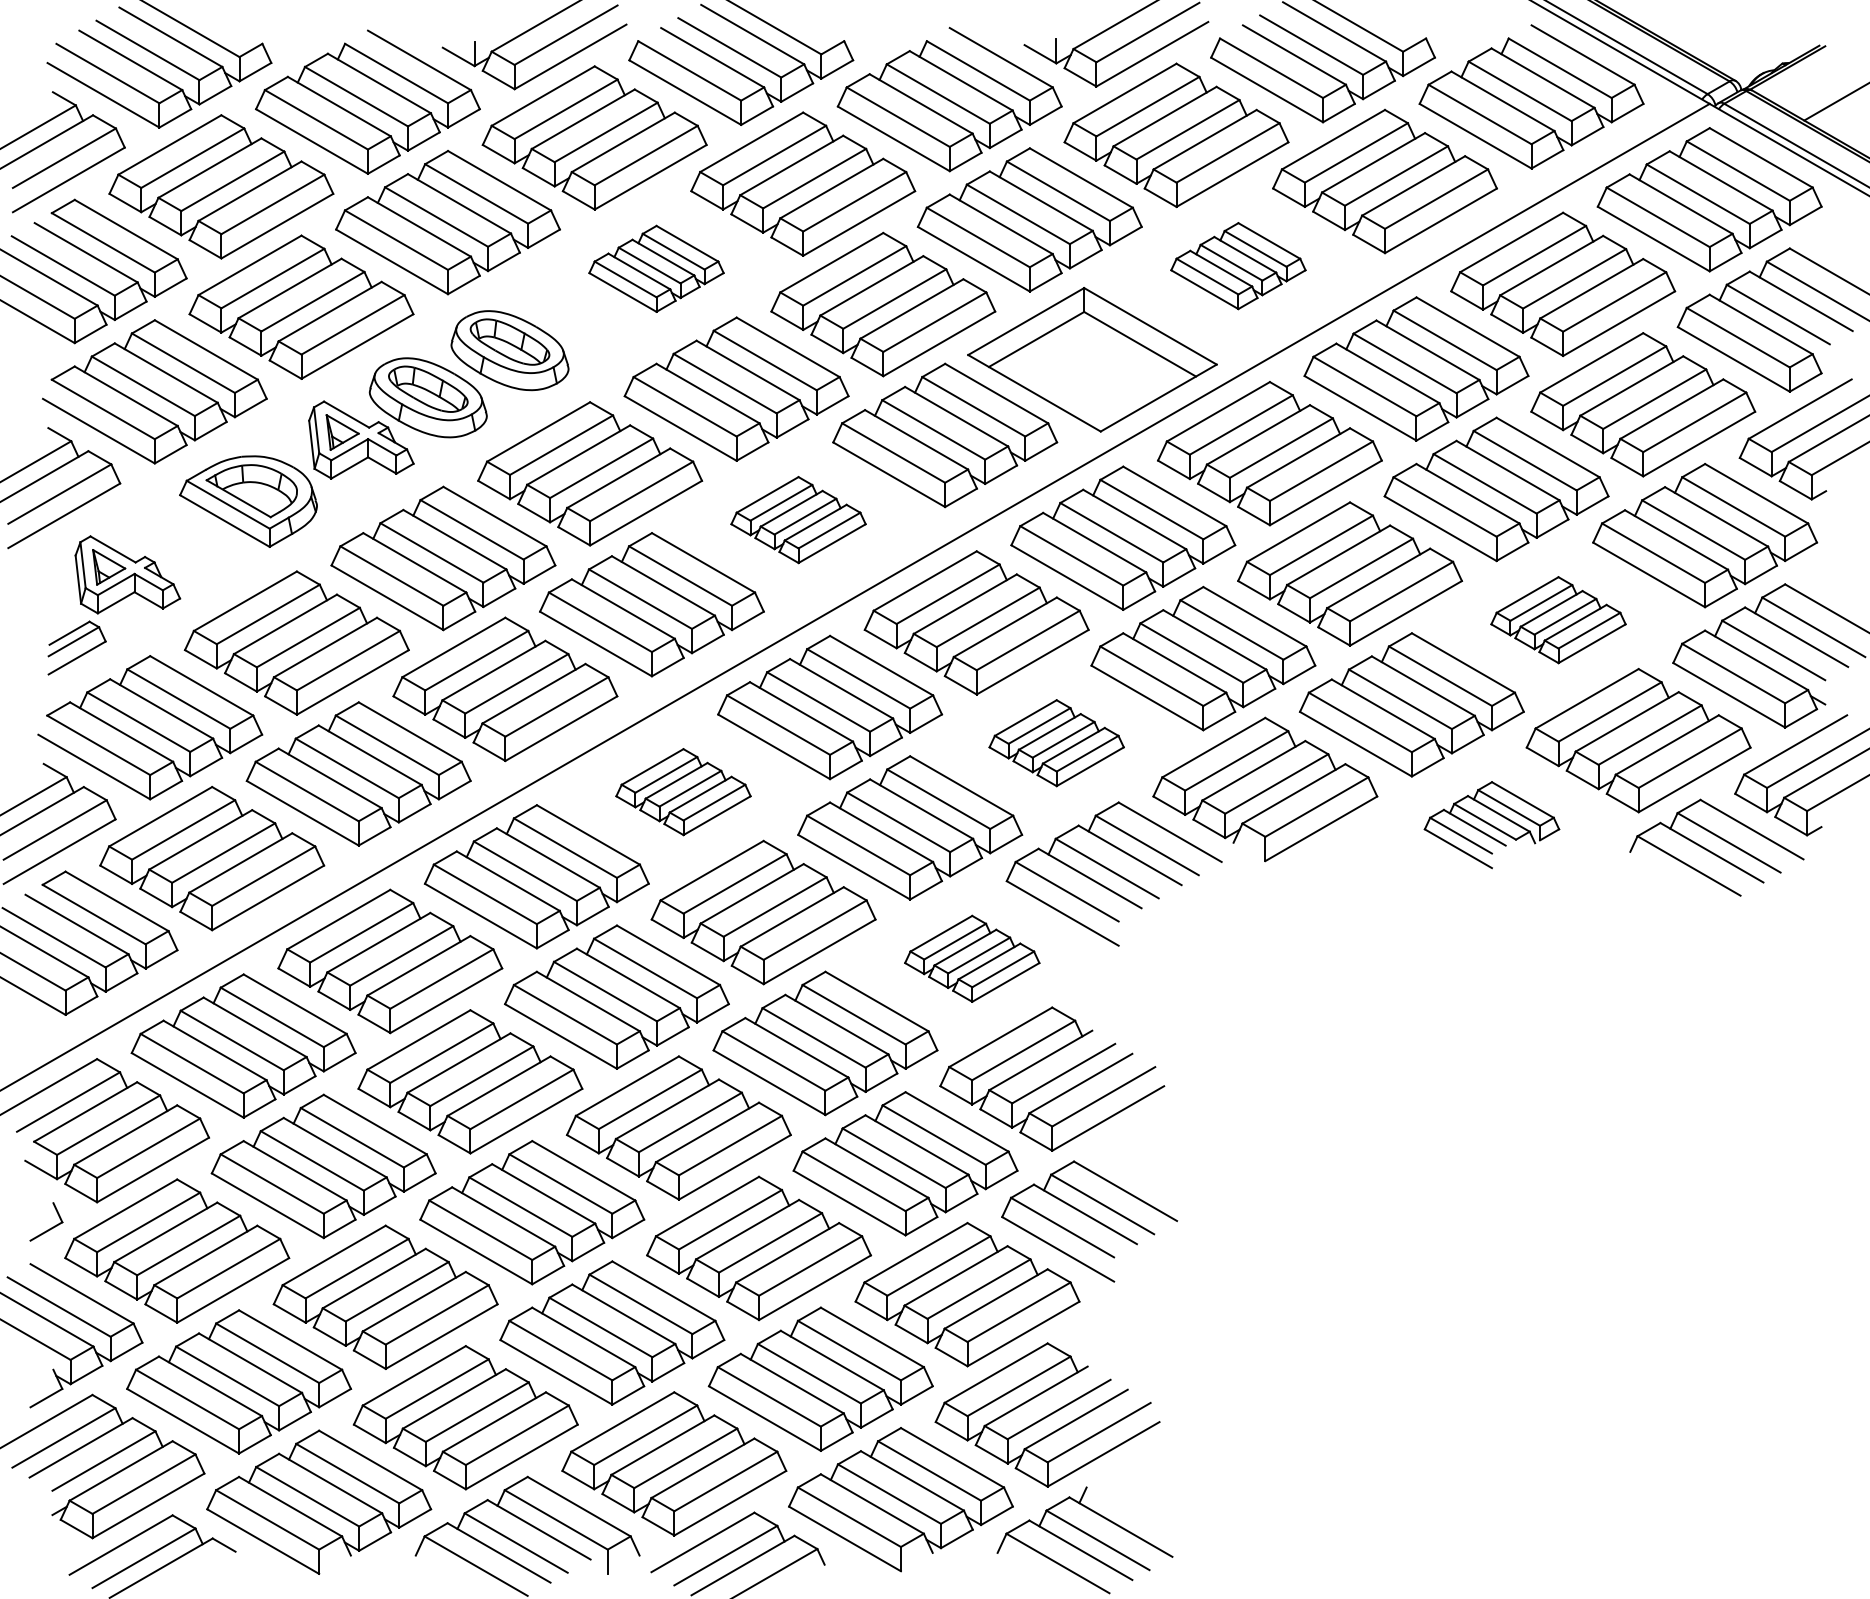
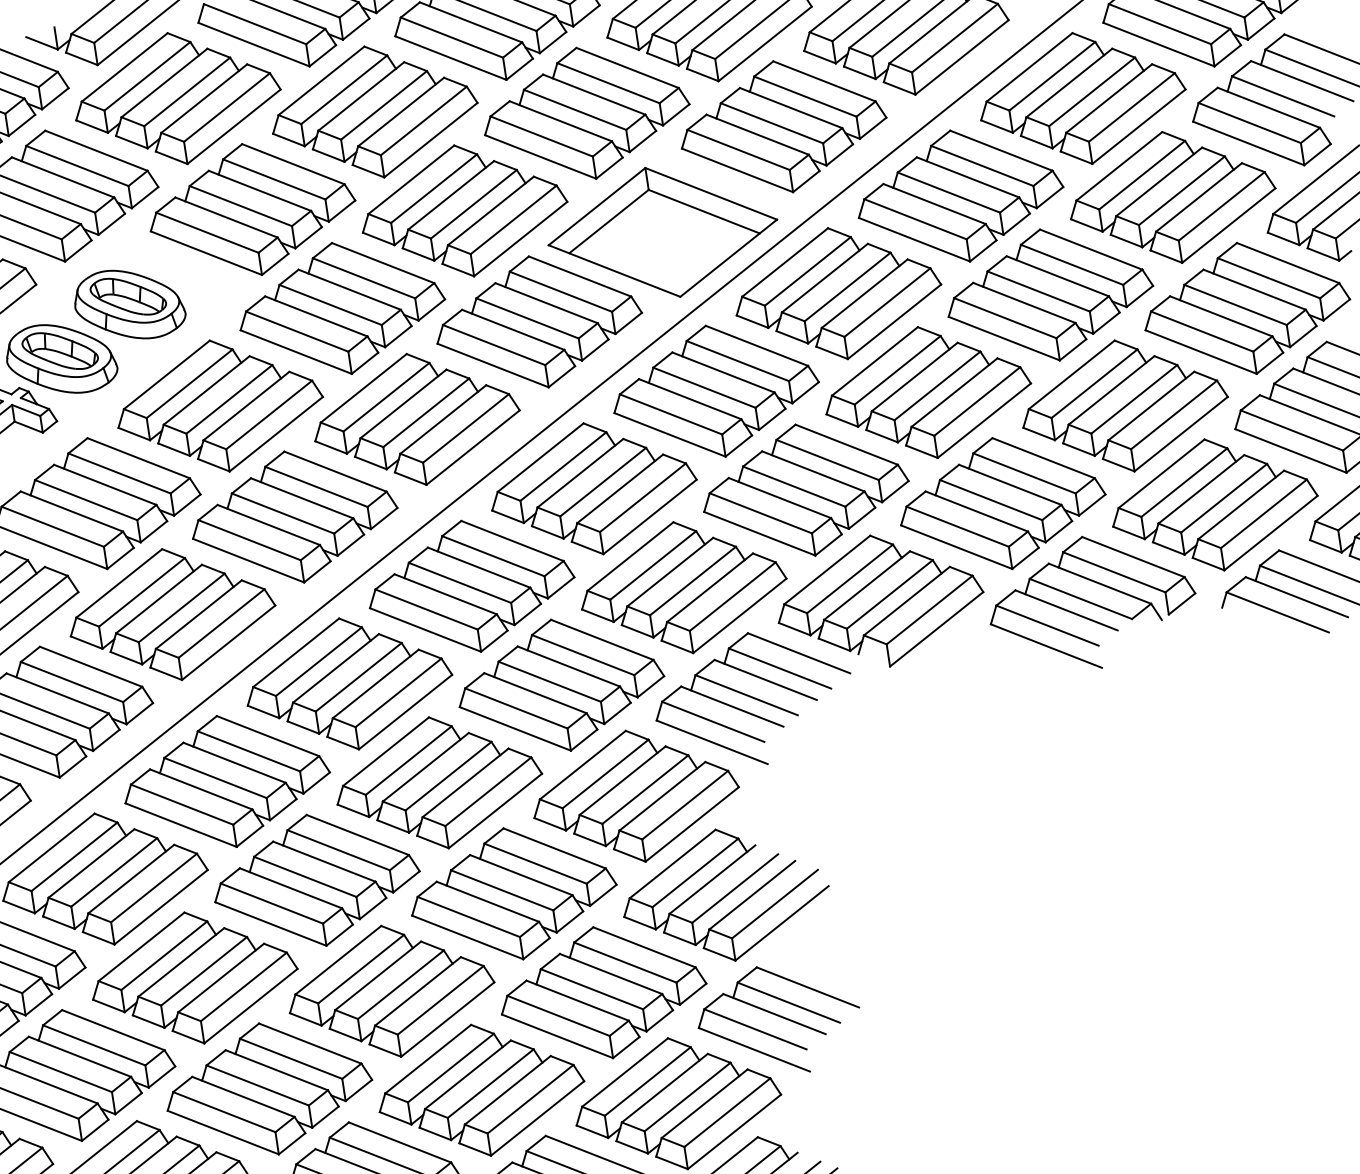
part: (1238, 265) -> (783, 126), size x1.67
part: (656, 268) -> (251, 209), size x1.67
part: (798, 519) -> (416, 418), size x1.67
part: (1558, 619) -> (1124, 405), size x1.67
part: (1056, 742) -> (682, 587), size x1.67
part: (683, 791) -> (348, 683), size x1.67
part: (1491, 824) -> (1091, 601), size x1.67
part: (972, 958) -> (635, 795), size x1.67

